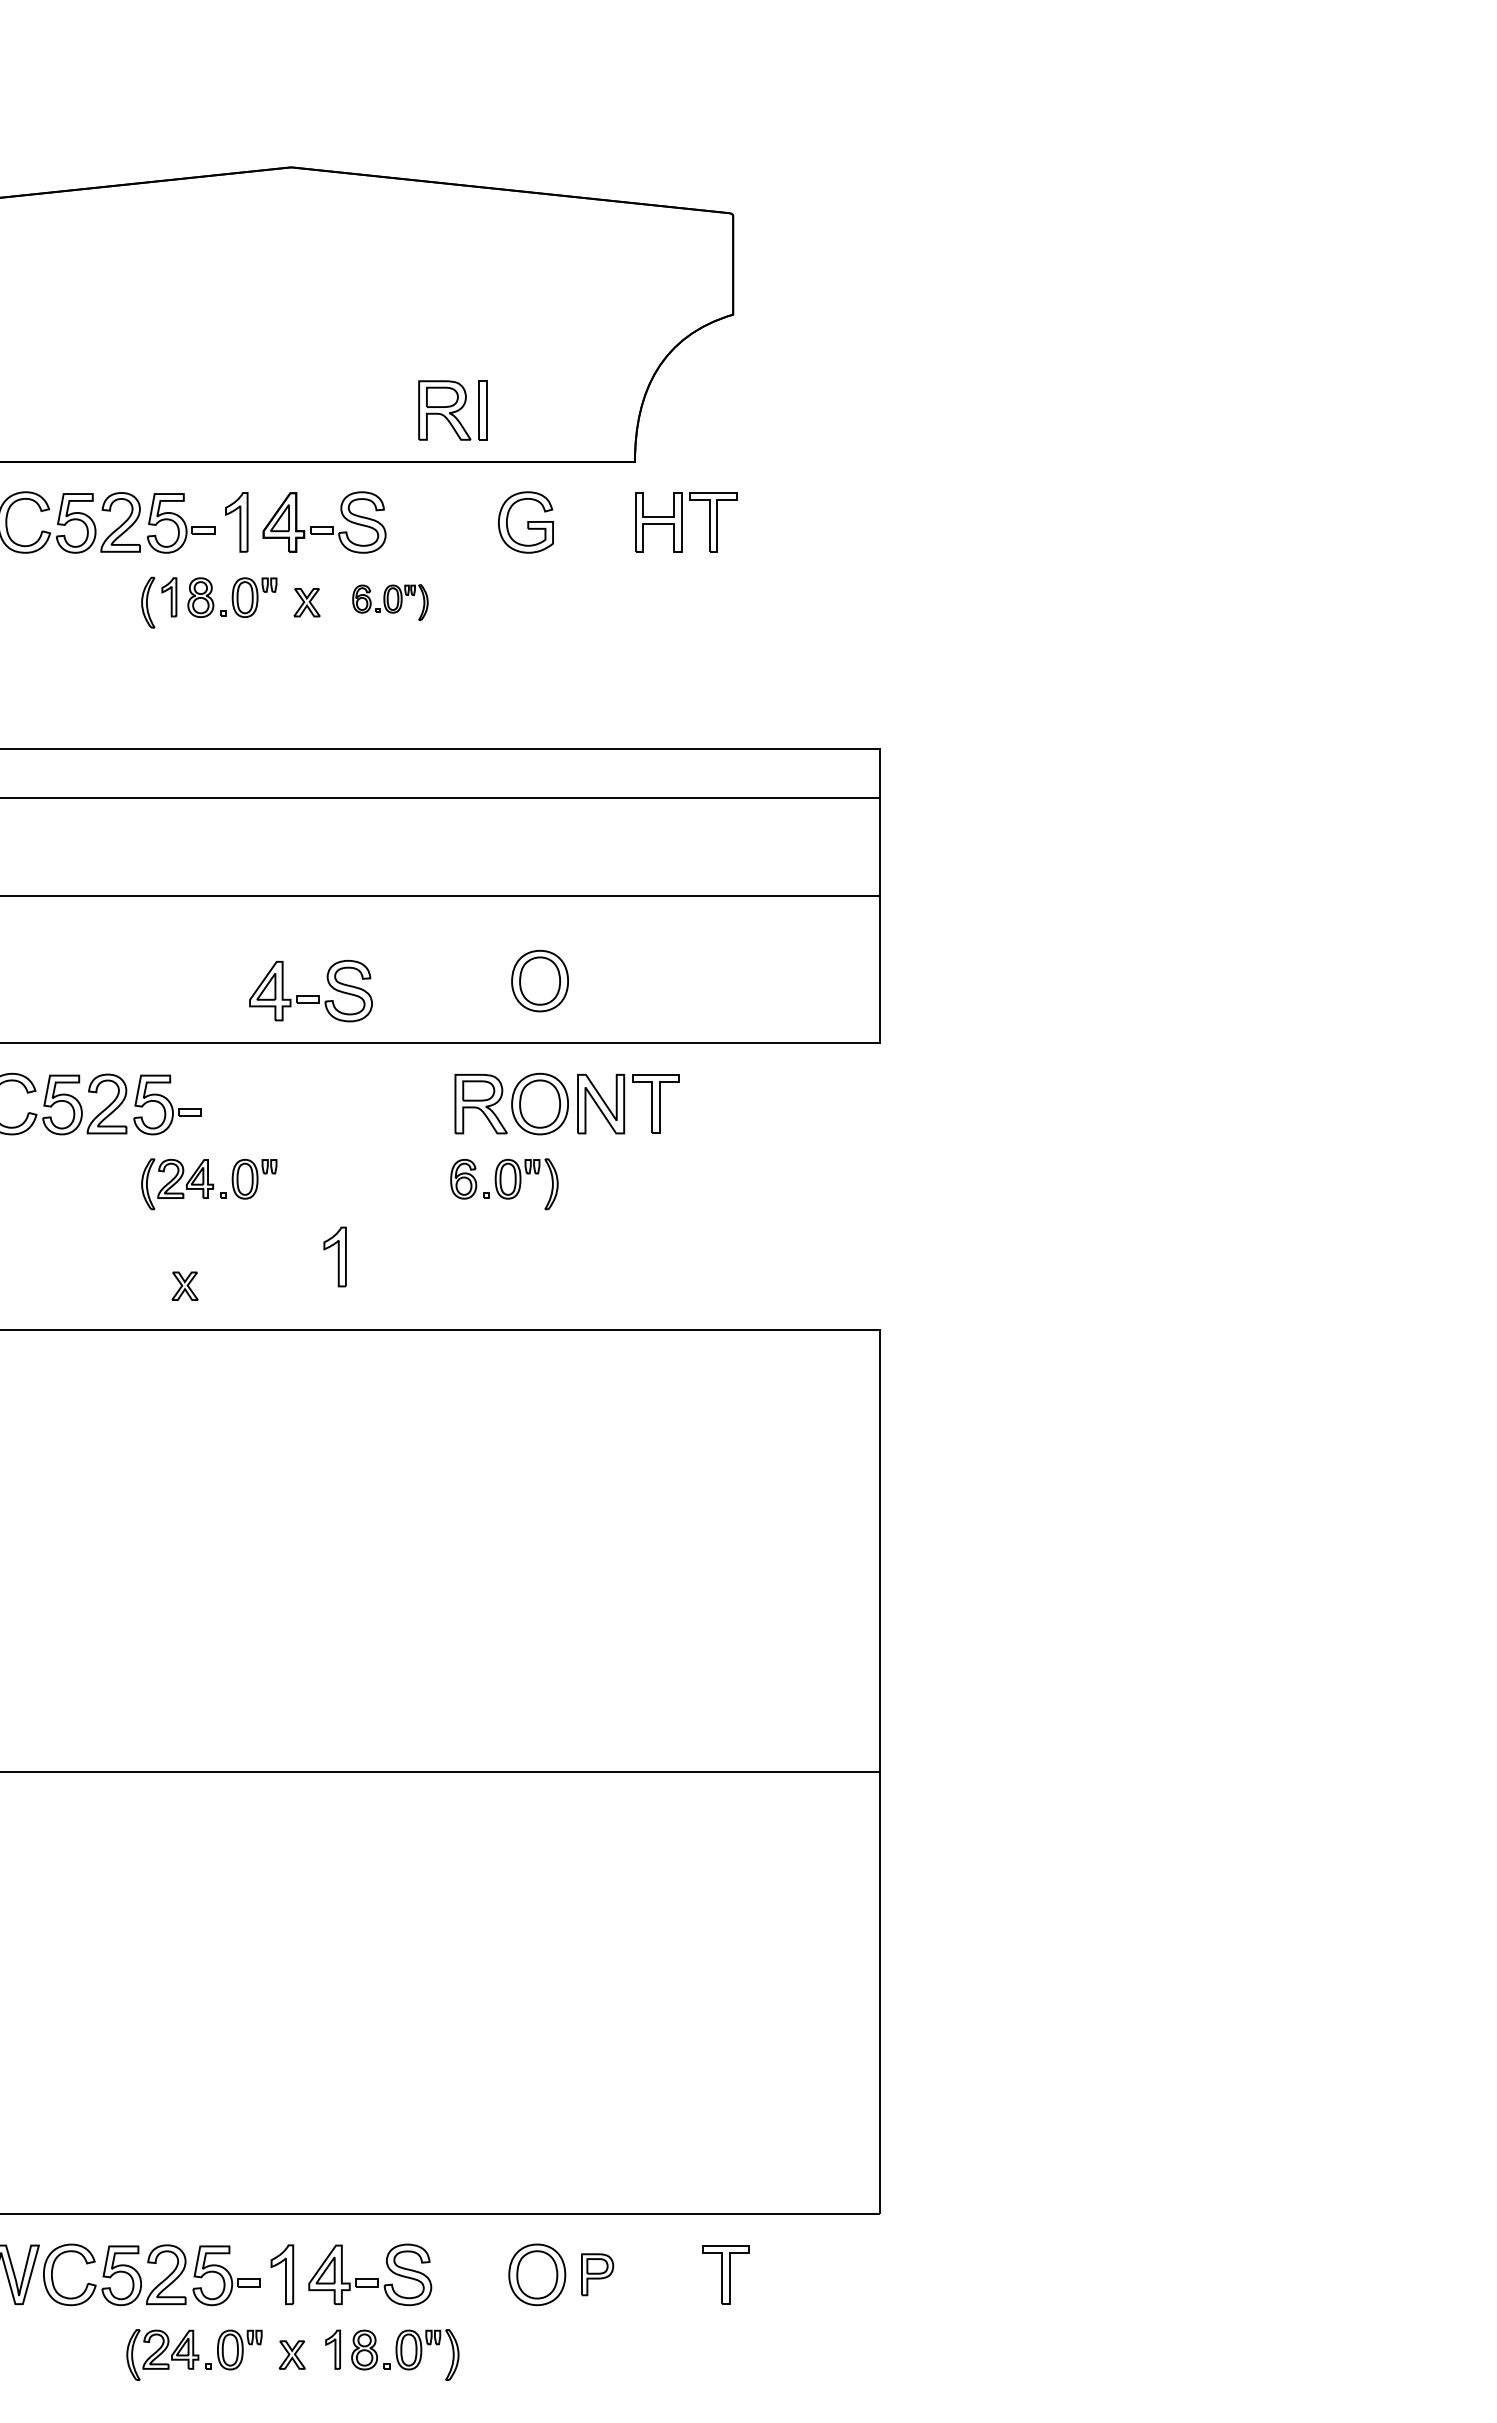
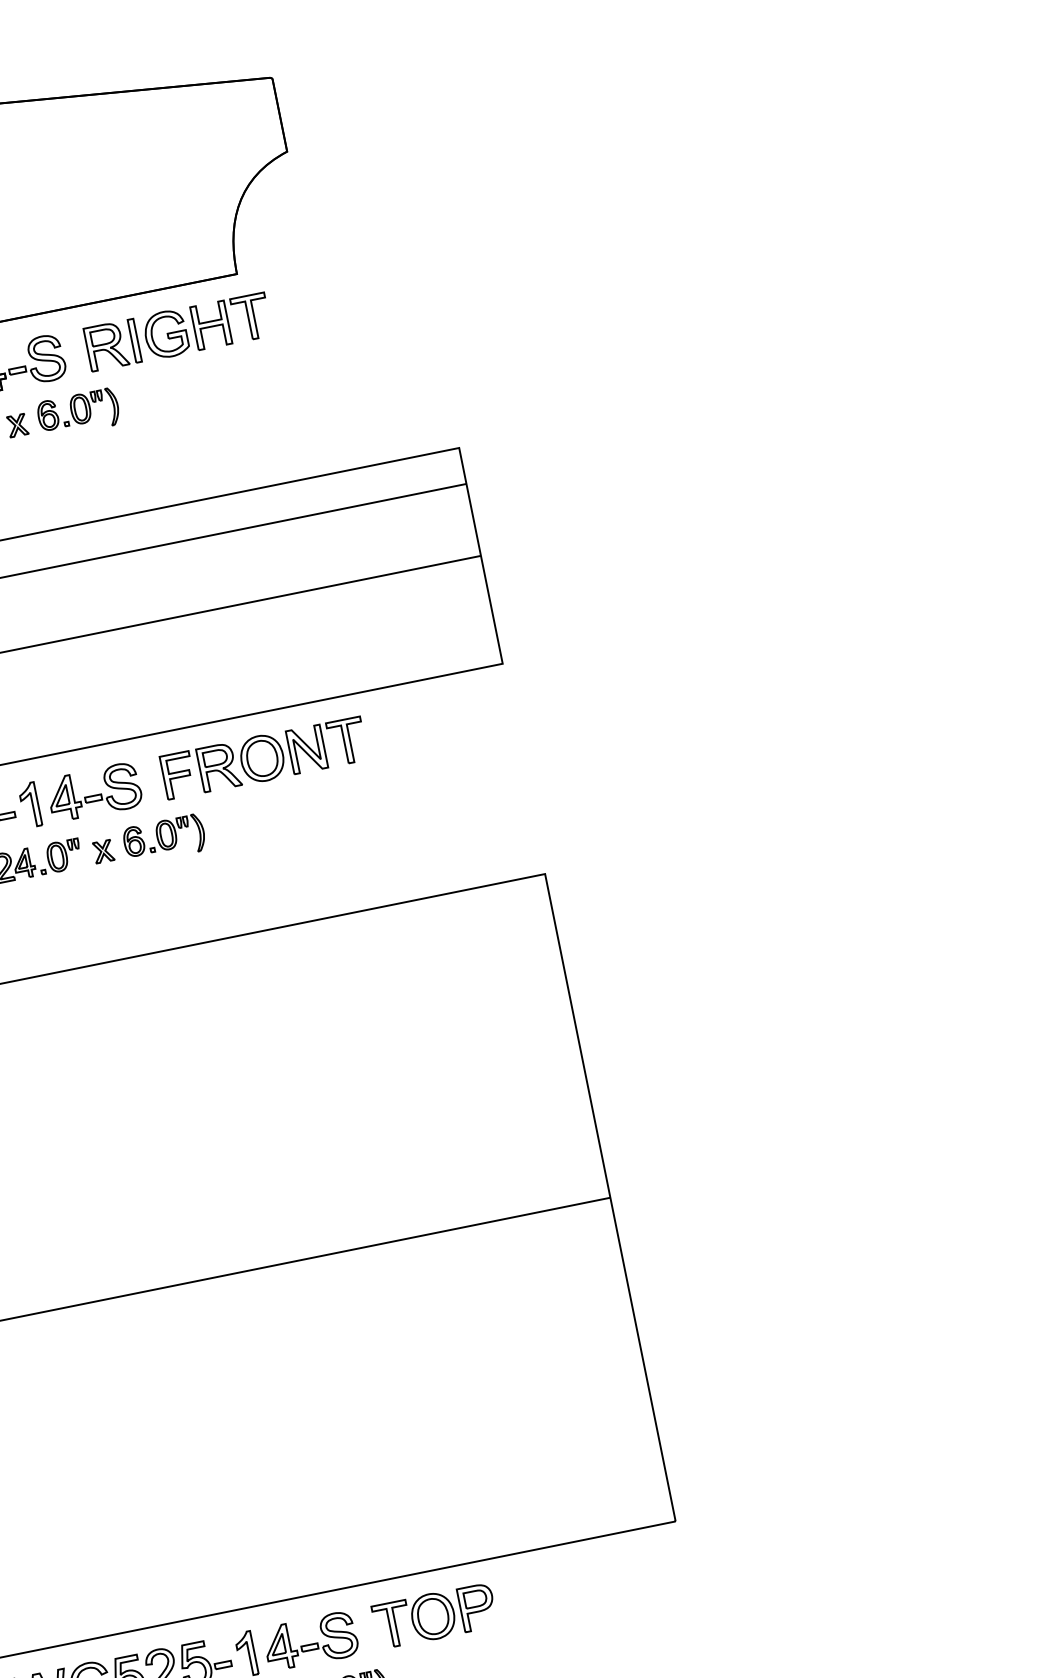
part: (452, 410) -> (112, 345), moved
part: (686, 522) -> (231, 321), moved
part: (390, 602) -> (78, 413), size x1.43
part: (539, 980) -> (243, 668), removed
part: (310, 990) -> (94, 791), moved
part: (425, 1103) -> (178, 774), added
part: (504, 1184) -> (164, 839), moved
part: (334, 1256) -> (29, 804), moved
part: (184, 1285) -> (102, 851), moved
part: (597, 2274) -> (477, 1607), size x1.43
part: (725, 2274) -> (392, 1624), moved

